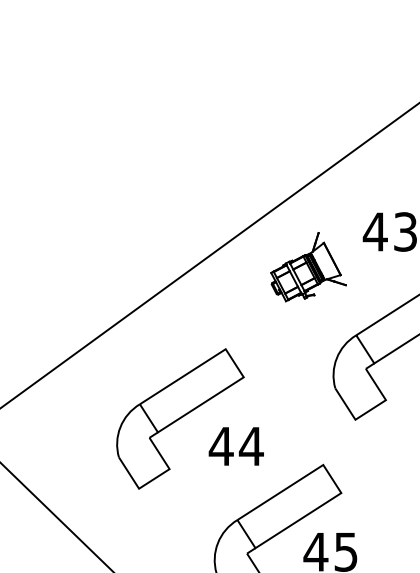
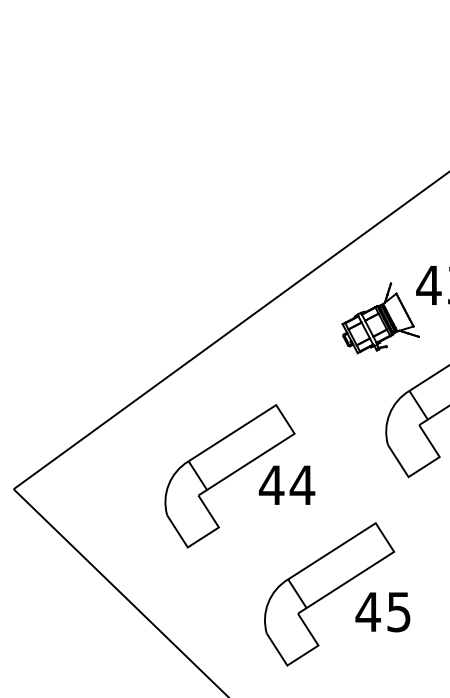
part: (308, 267) -> (380, 318), moved
text: (235, 445) -> (286, 484), moved

